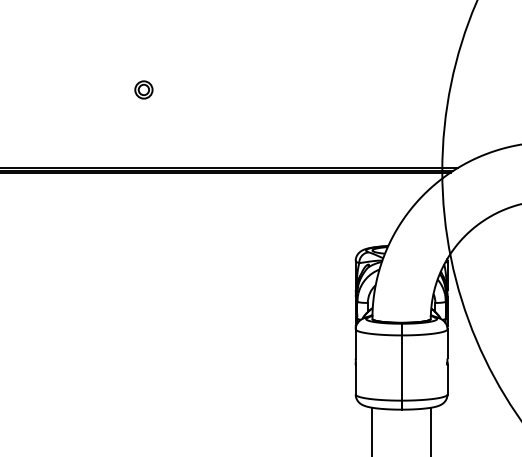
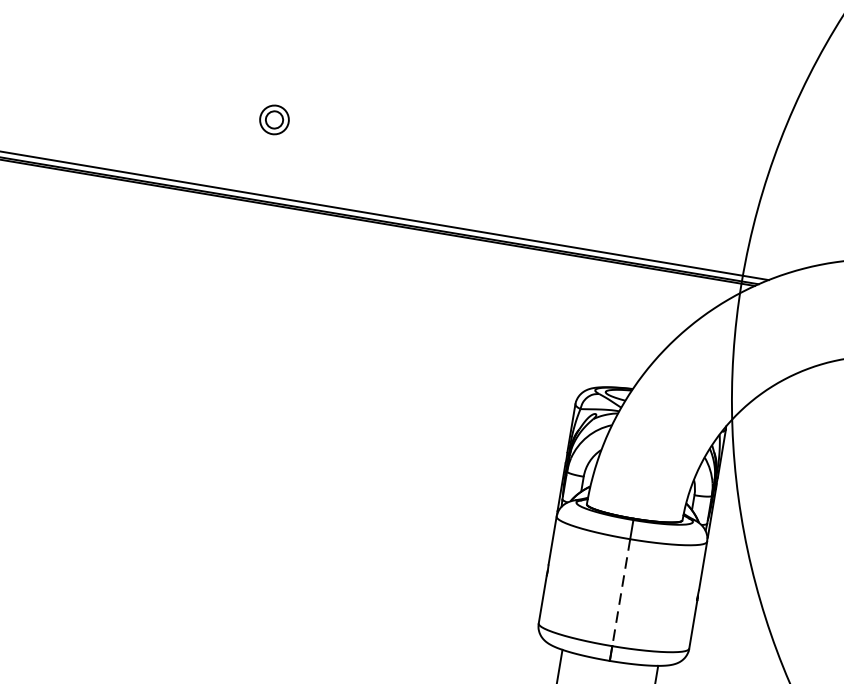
part: (143, 89) -> (273, 119), moved
line: (401, 368) -> (620, 593), solid -> dashed

